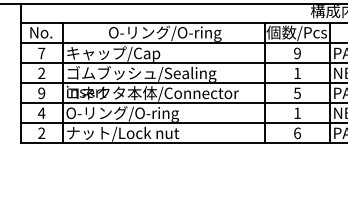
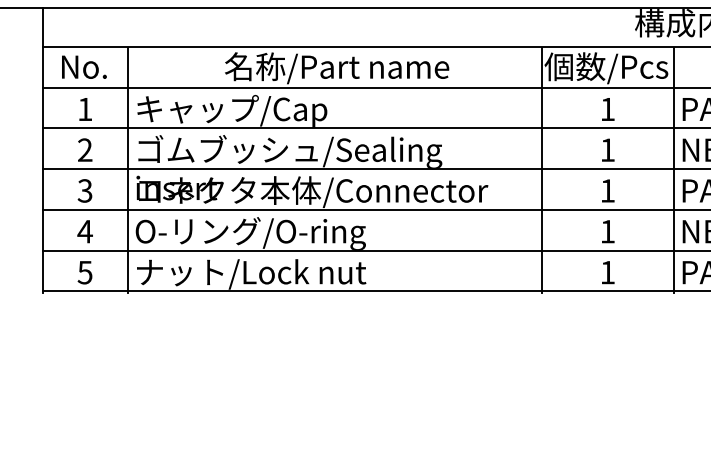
text: (165, 33) -> (338, 68), O-リング/O-ring -> 名称/Part name
text: (41, 53) -> (84, 109), 7 -> 1
text: (297, 53) -> (607, 109), 9 -> 1
text: (41, 93) -> (84, 191), 9 -> 3
text: (296, 93) -> (605, 191), 5 -> 1
text: (41, 133) -> (84, 272), 2 -> 5
text: (297, 133) -> (607, 272), 6 -> 1

